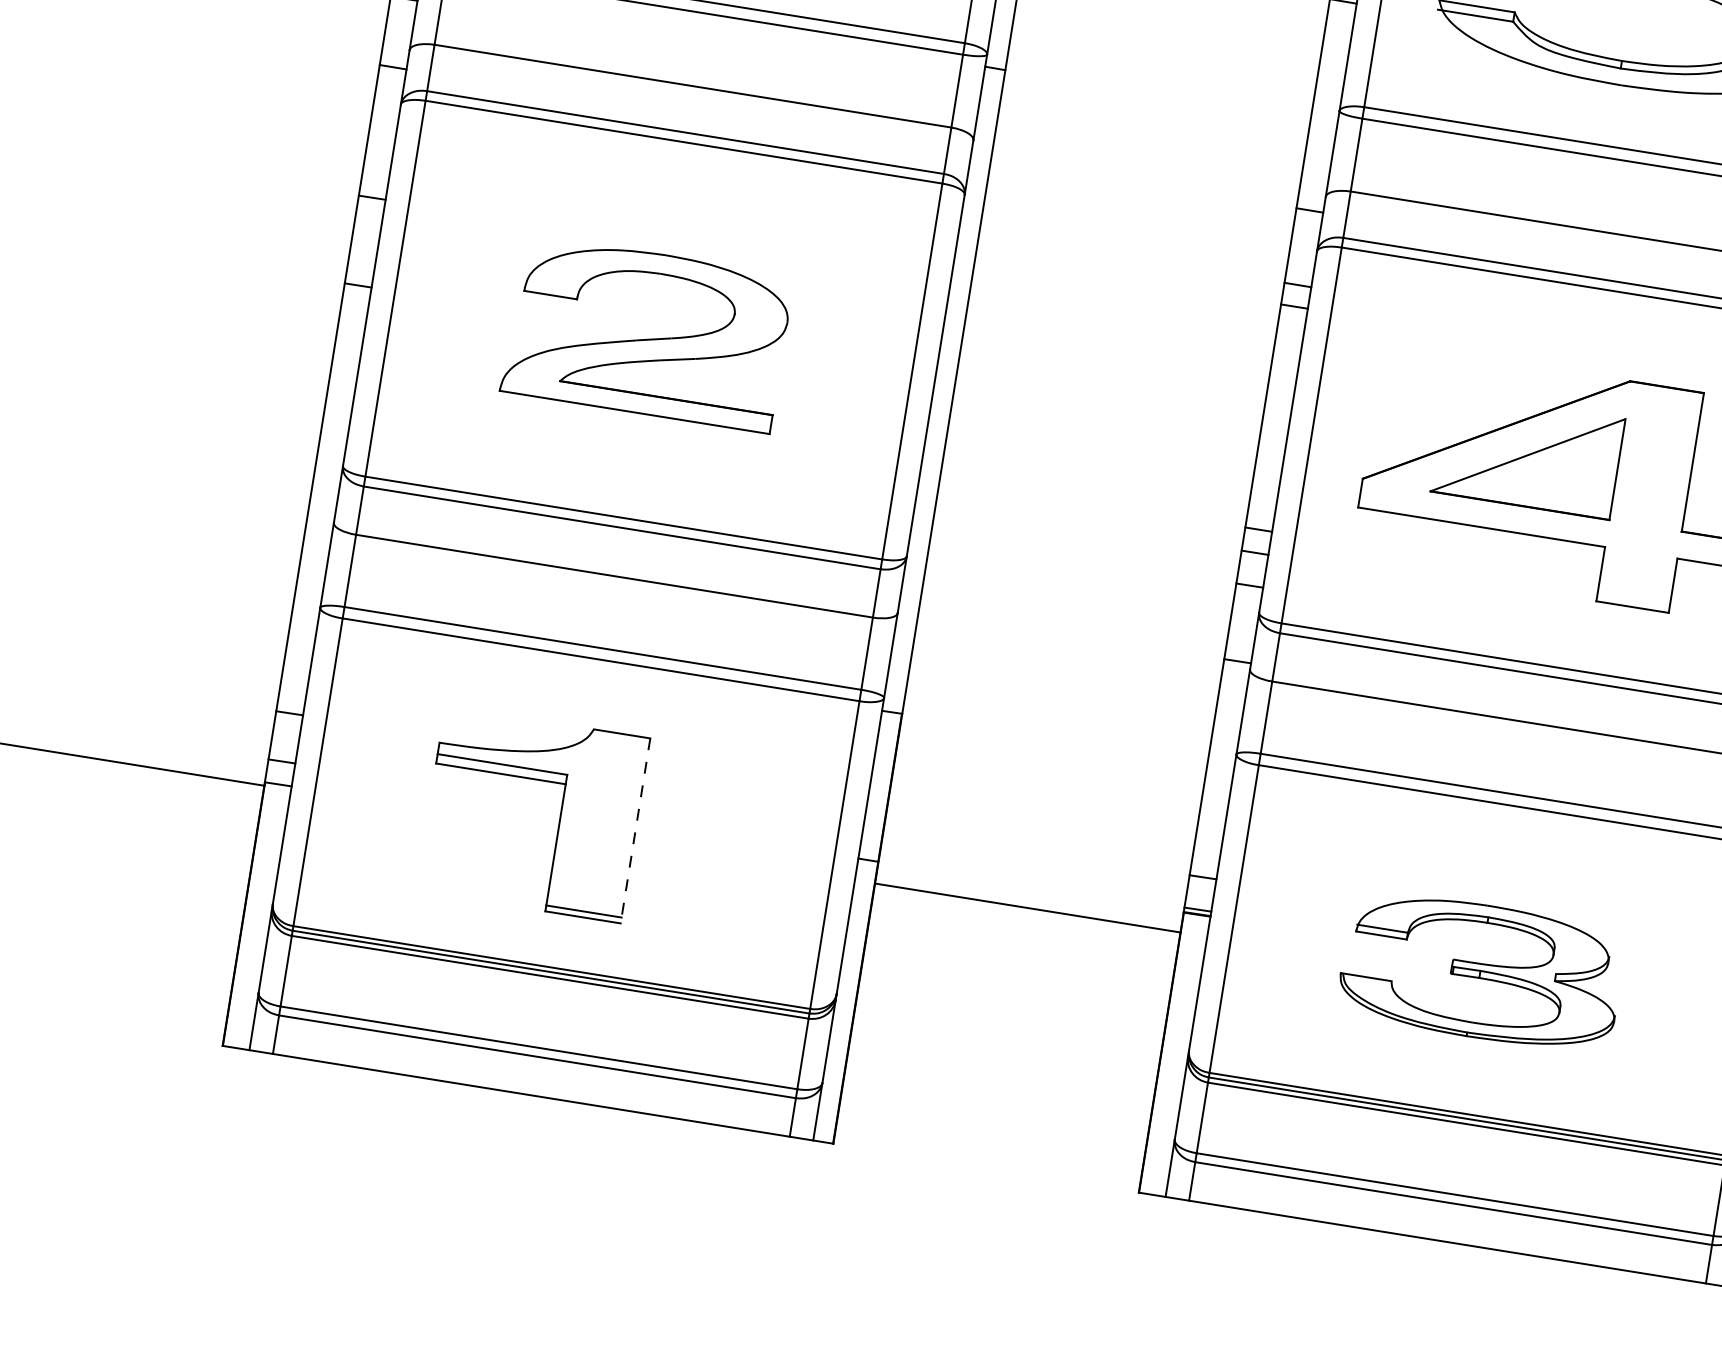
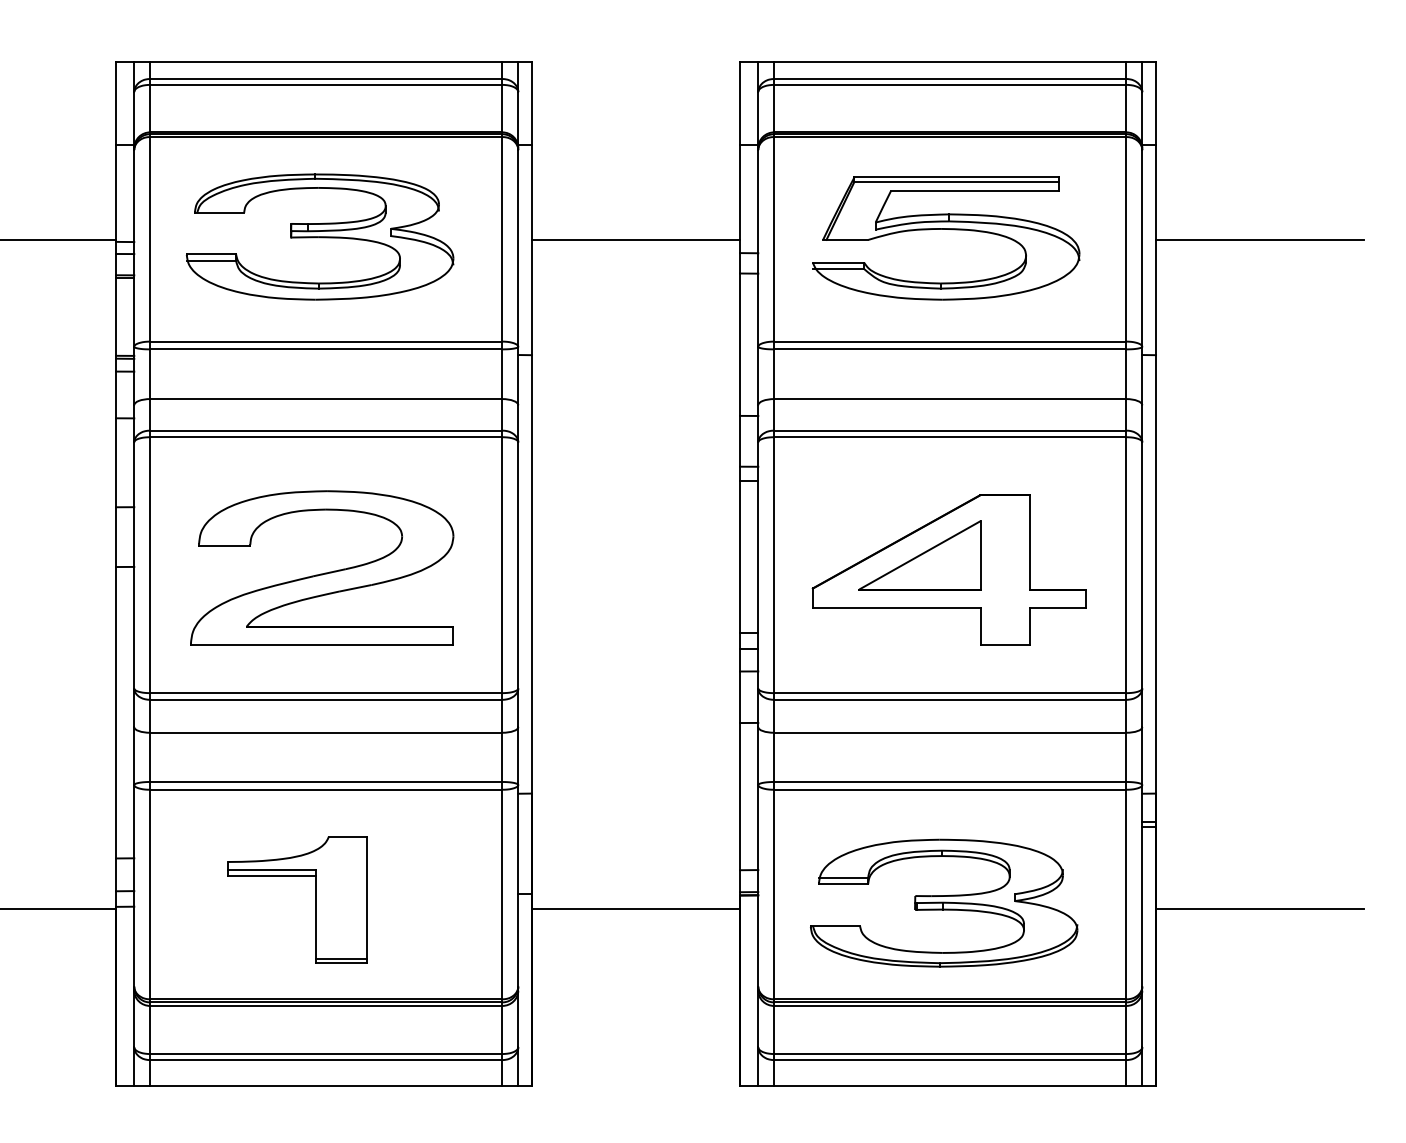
part: (647, 332) -> (322, 567), size x1.43
line: (635, 832) -> (367, 900), dashed -> solid
part: (1482, 970) -> (944, 902), size x1.43

